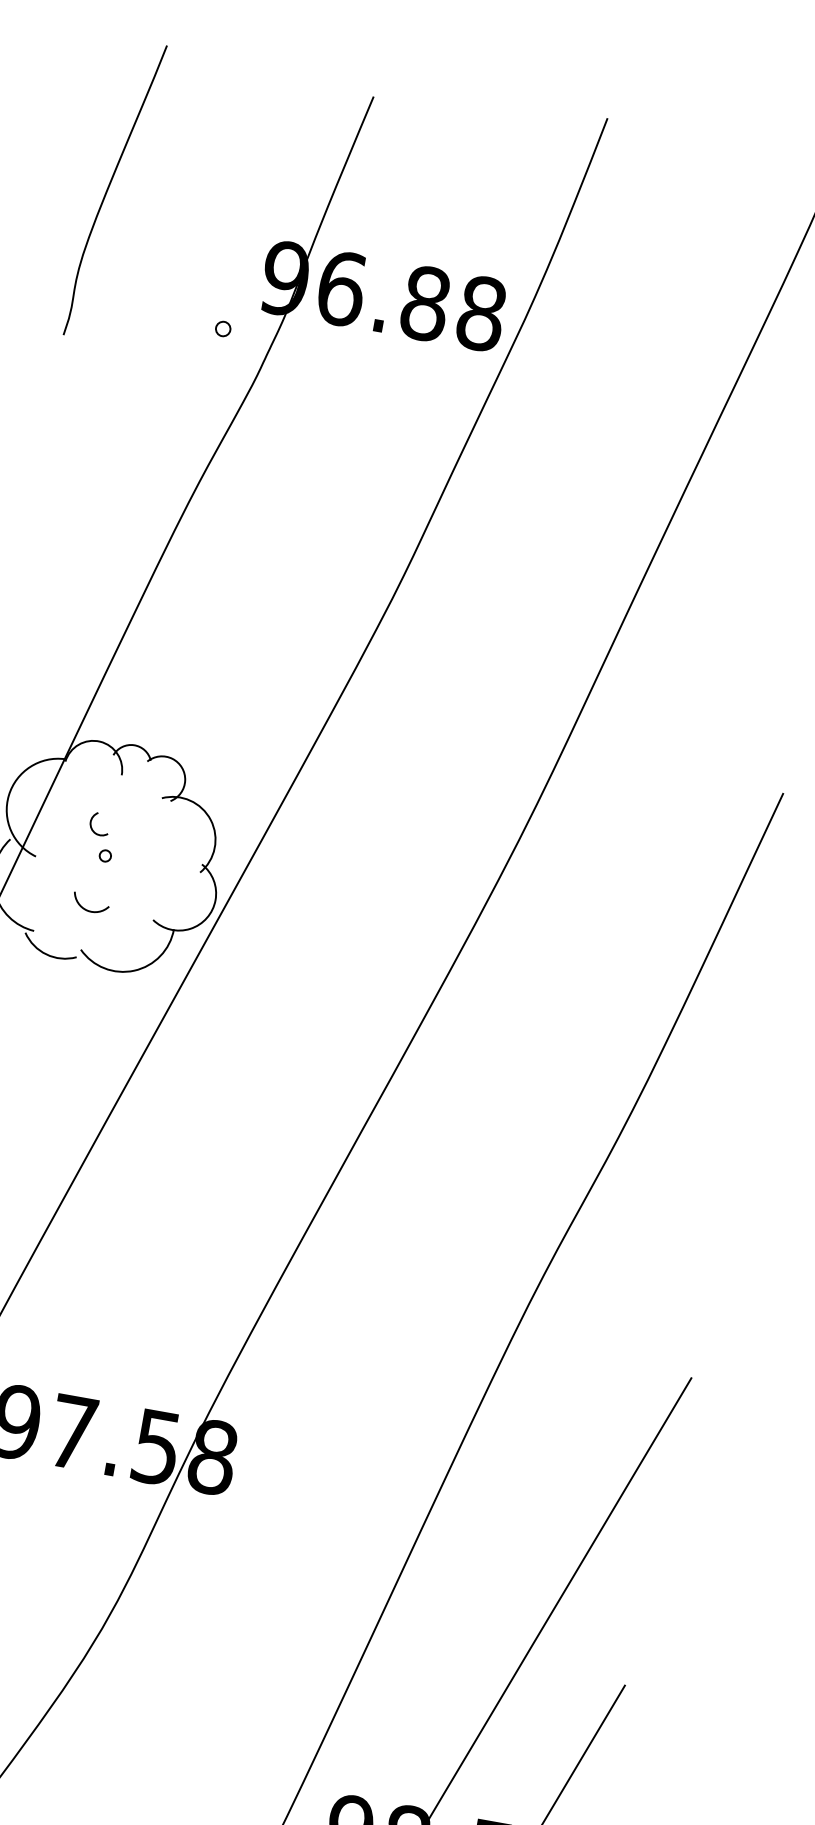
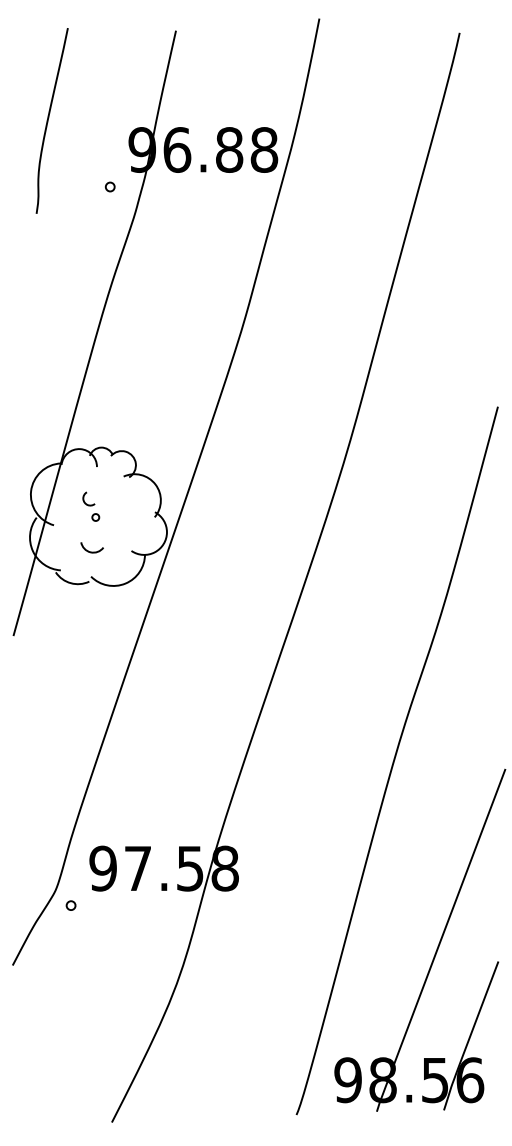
curve: (109, 188) -> (48, 120), moved

